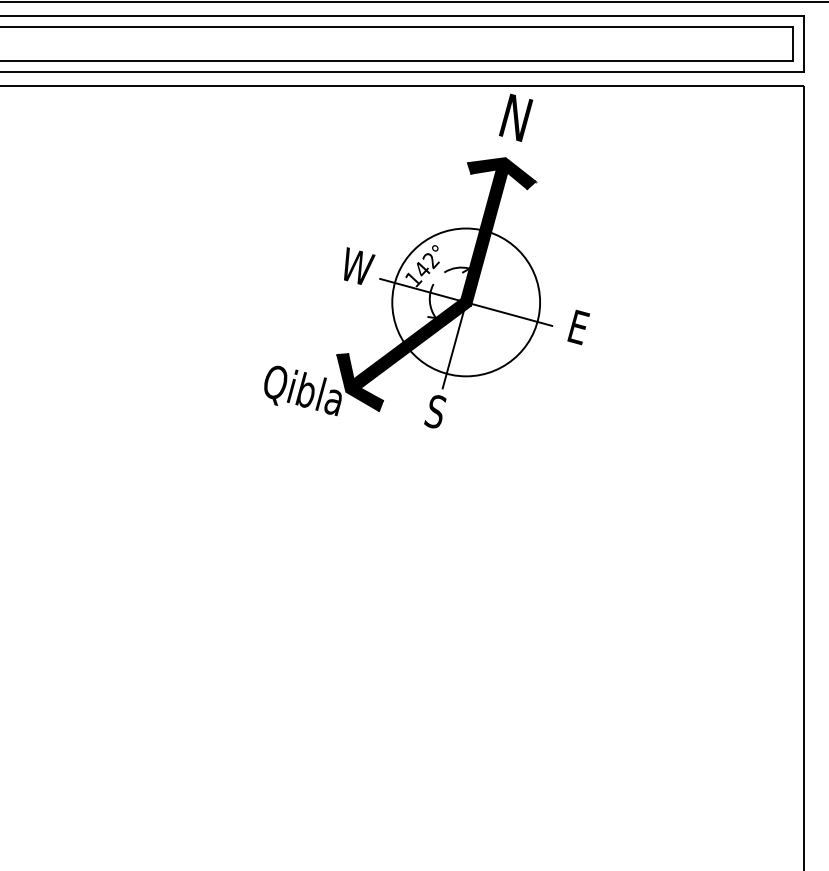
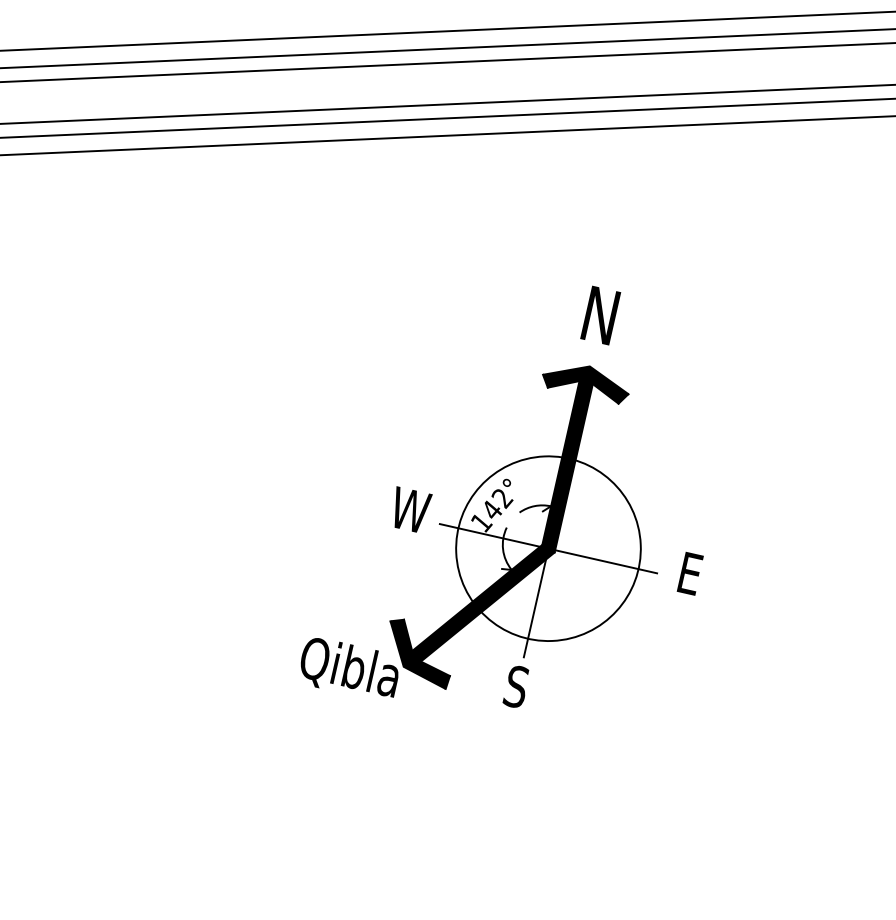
part: (427, 260) -> (497, 498), moved

